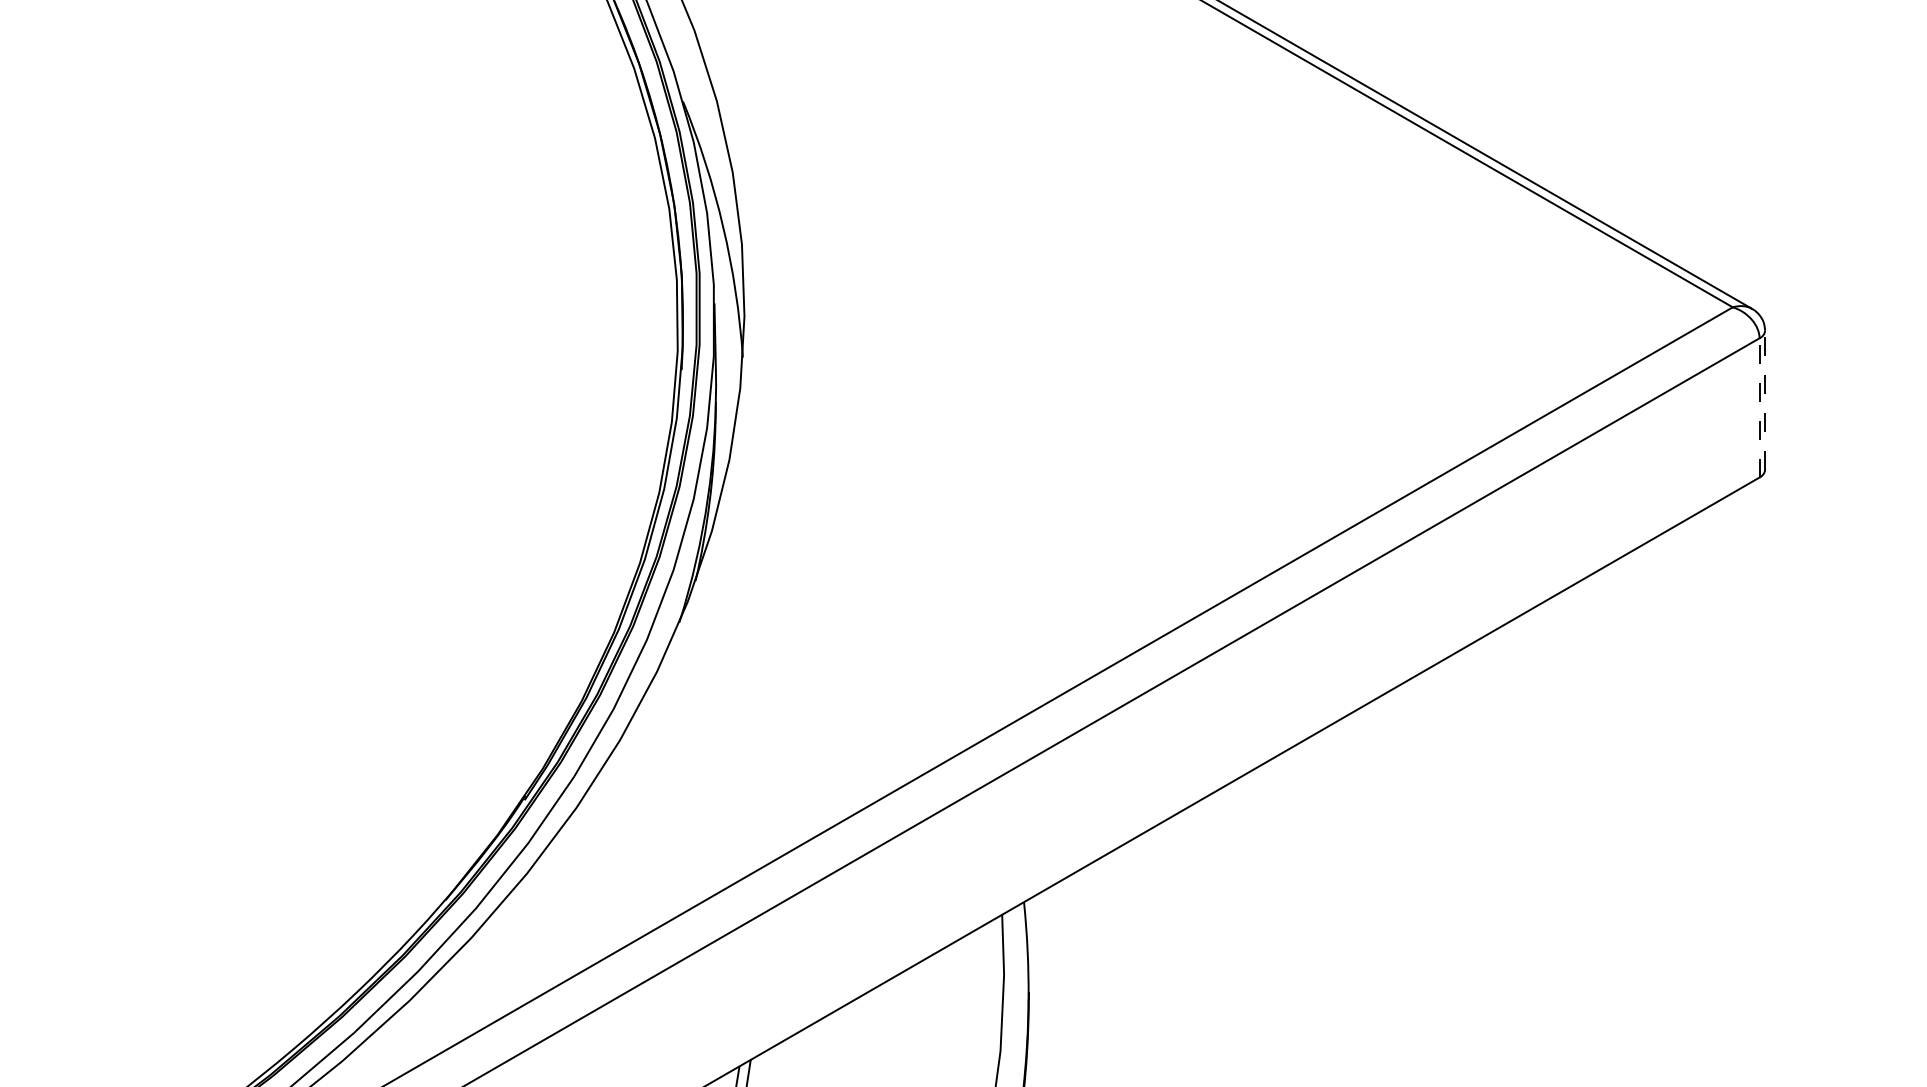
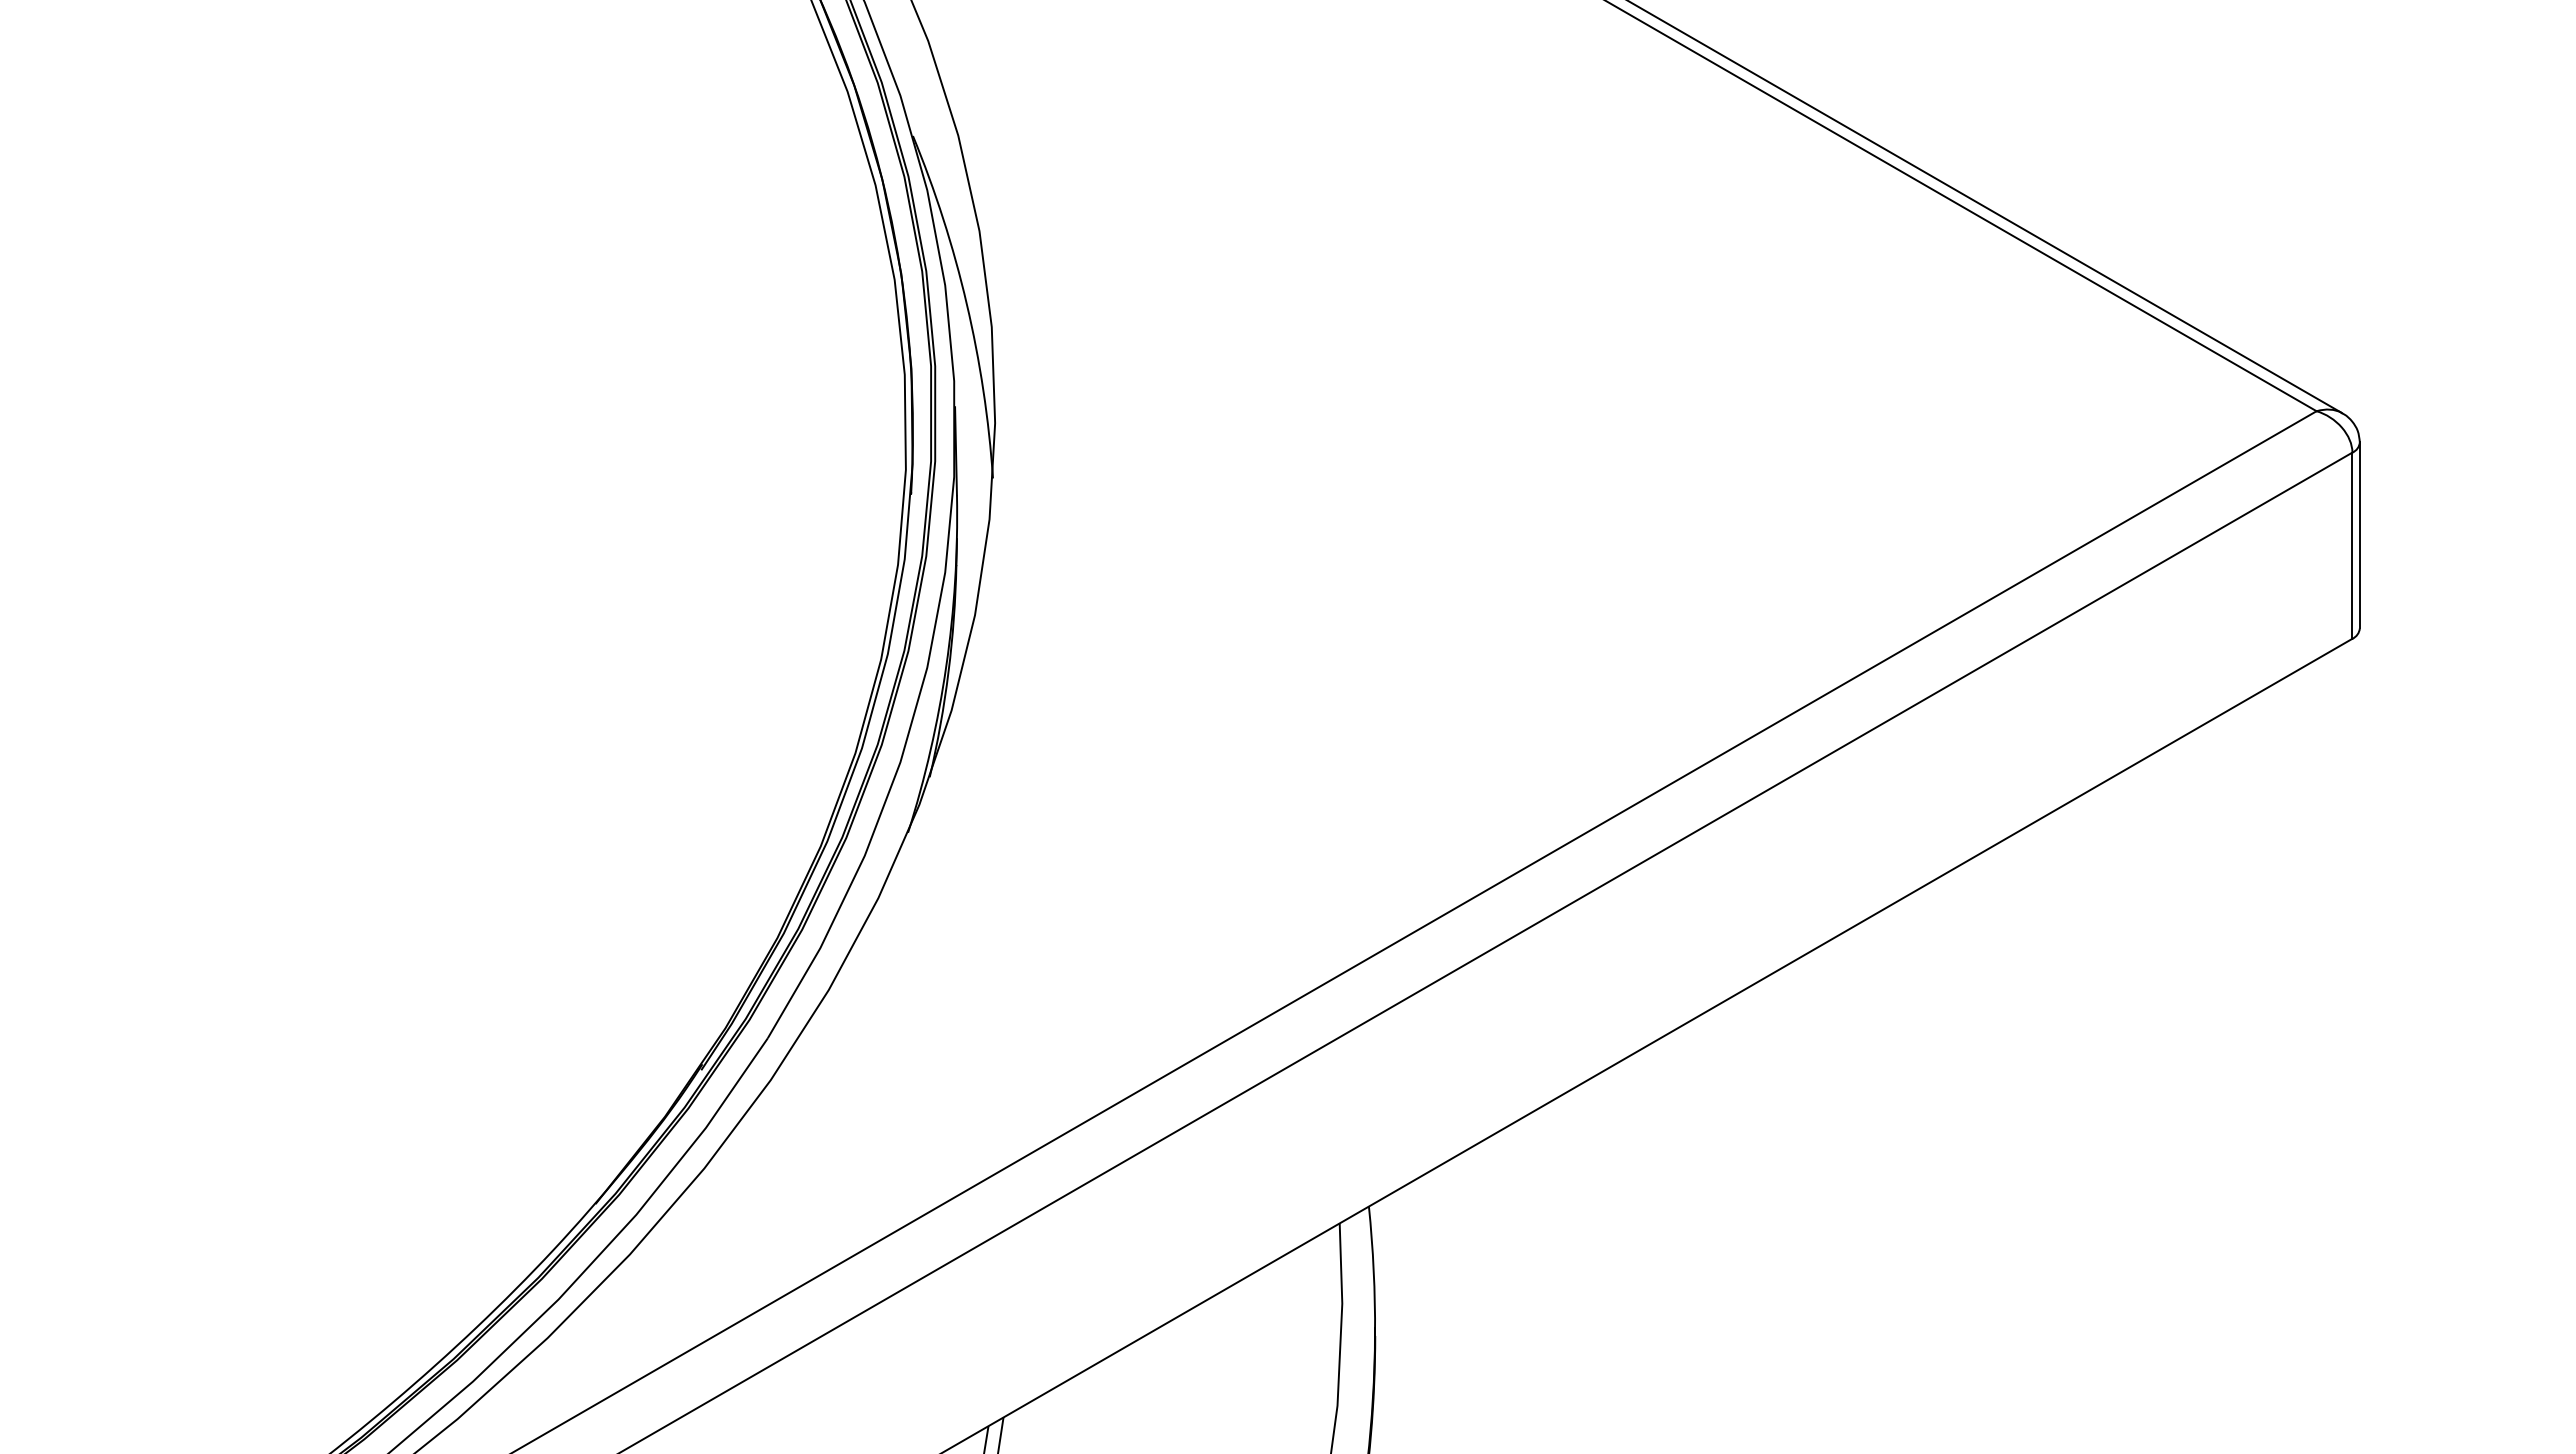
line: (1764, 399) -> (2359, 534), dashed -> solid
line: (1759, 407) -> (2352, 545), dashed -> solid

